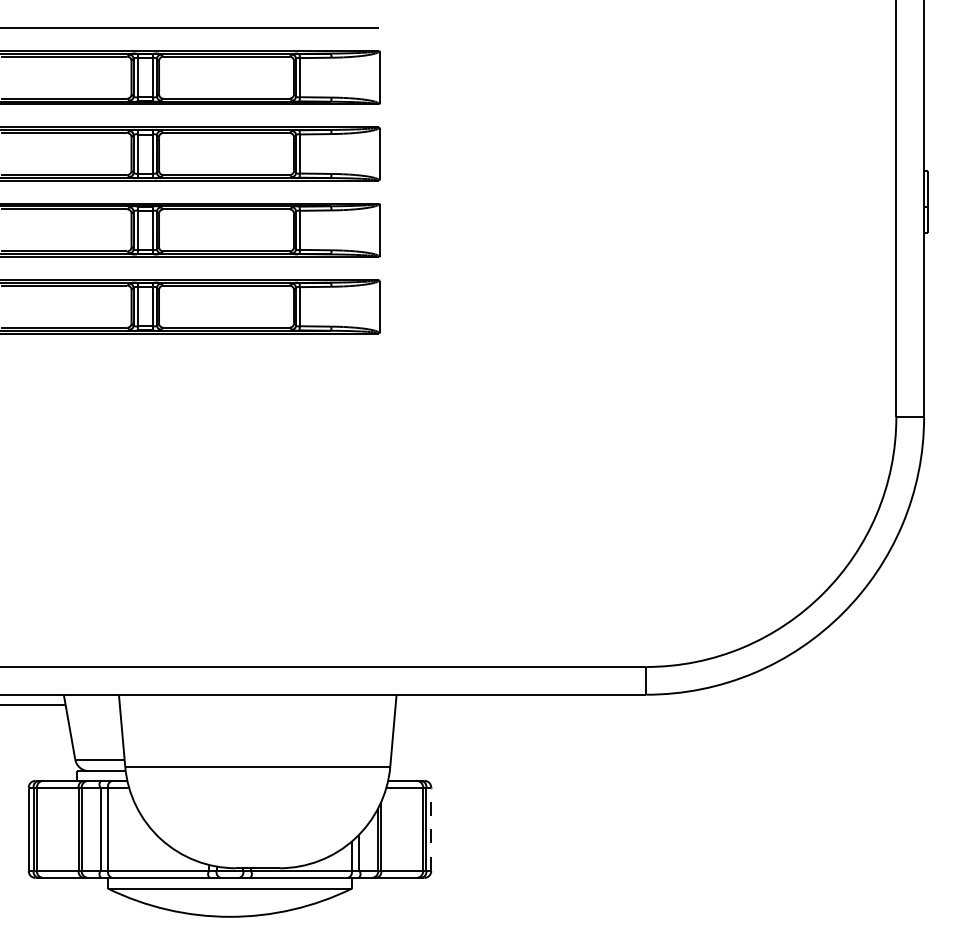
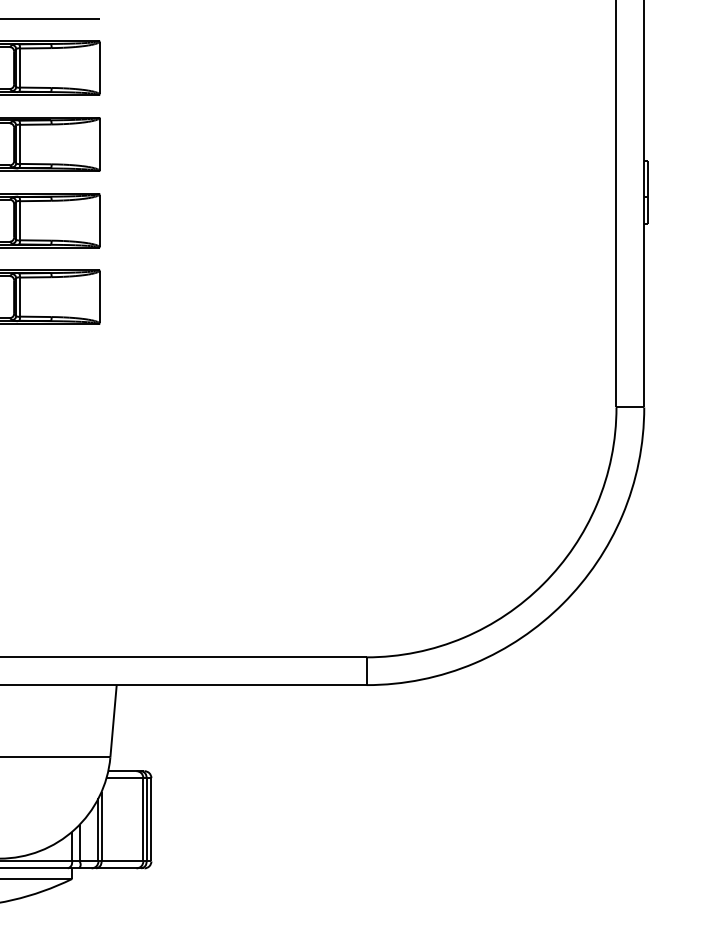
line: (431, 829) -> (151, 819), dashed -> solid

